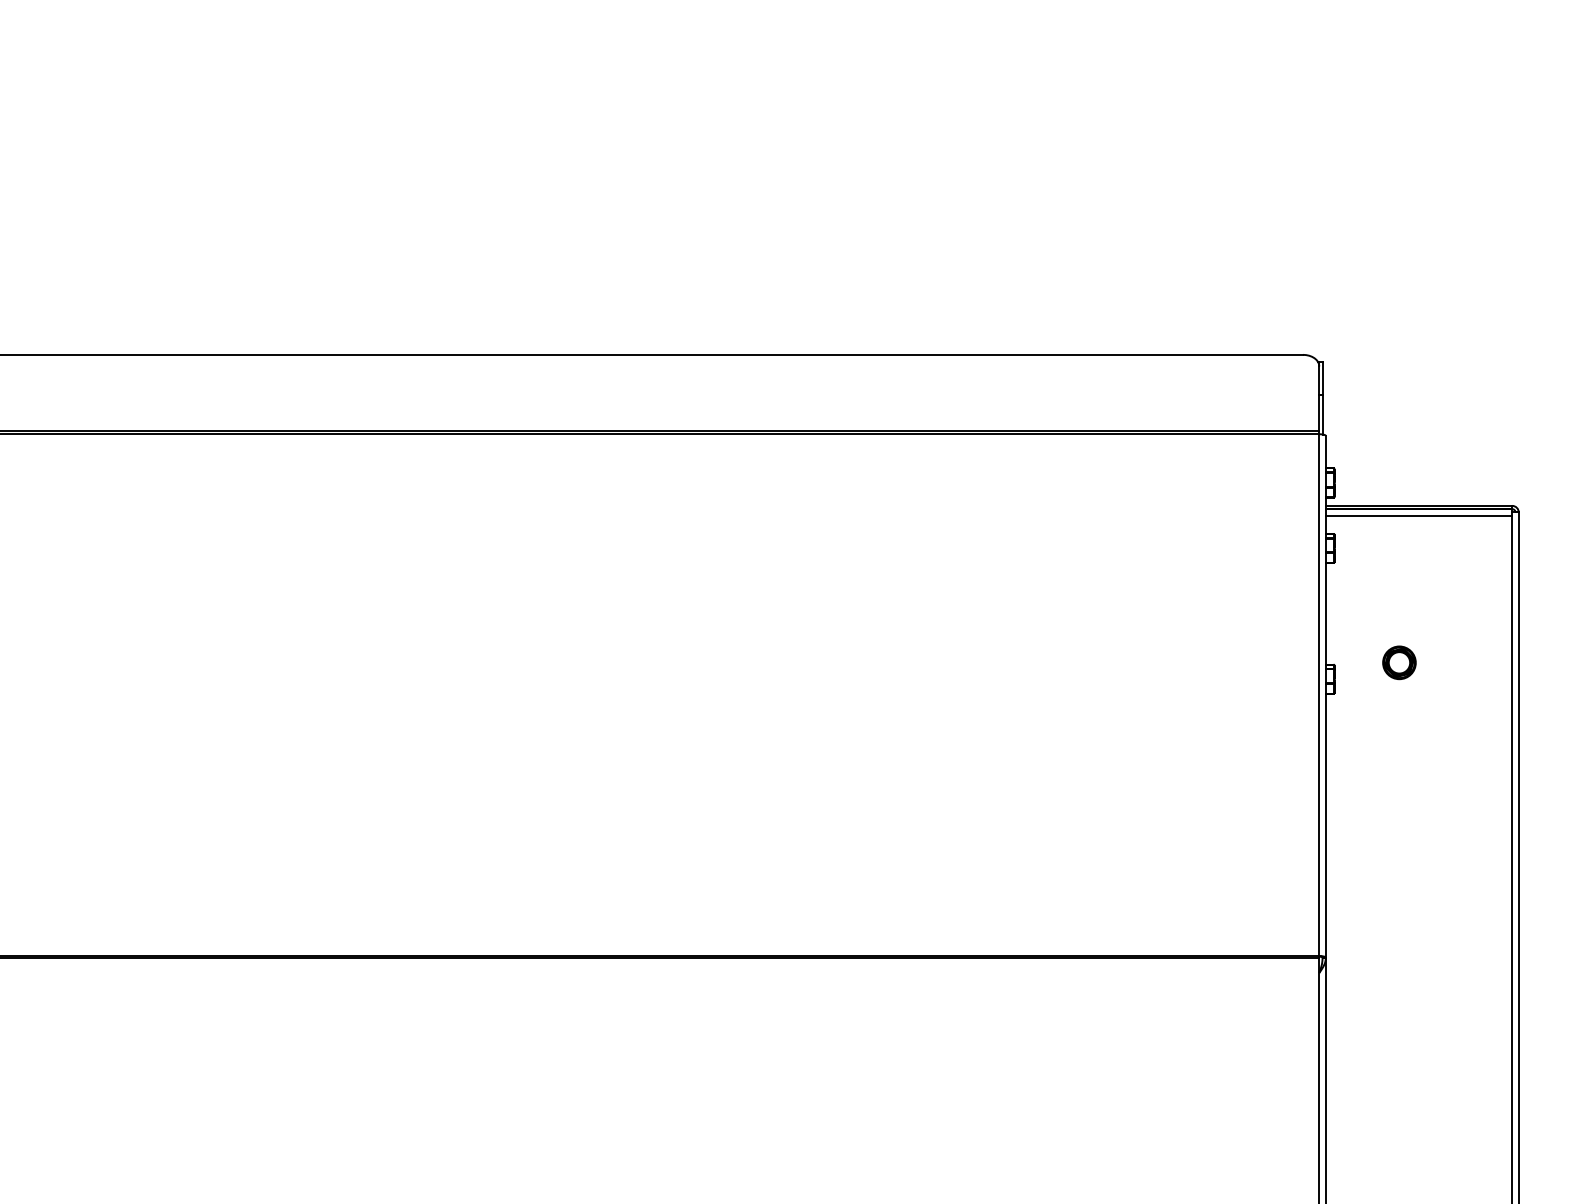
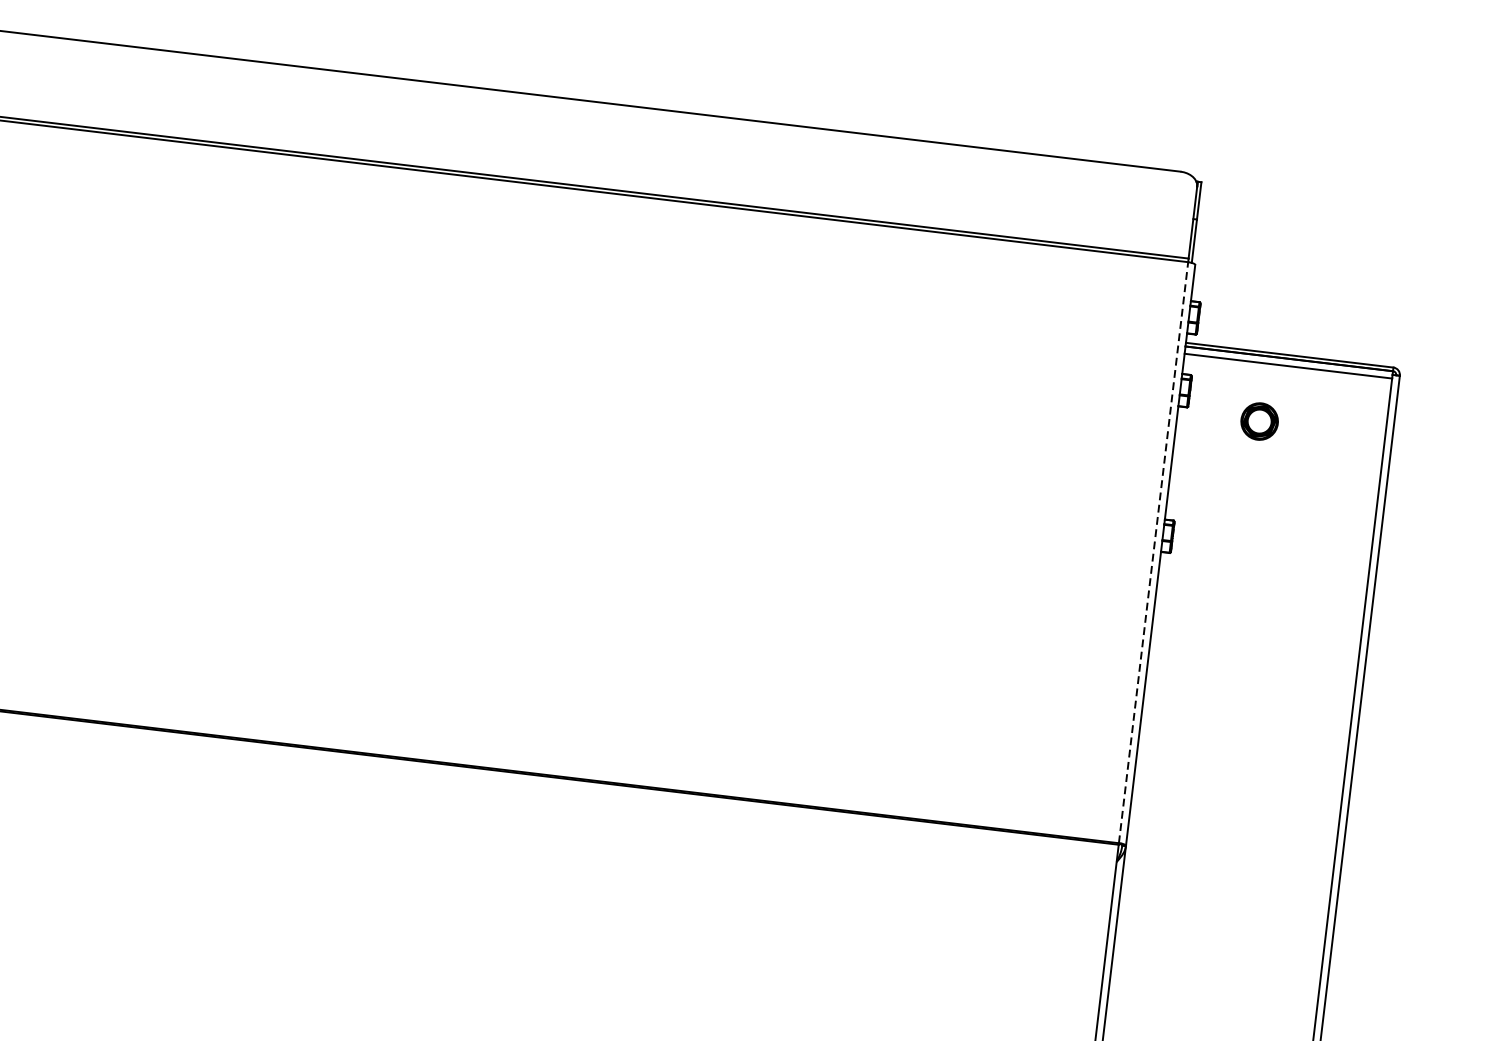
part: (1399, 662) -> (1259, 421), moved
line: (1319, 695) -> (1153, 553), solid -> dashed

